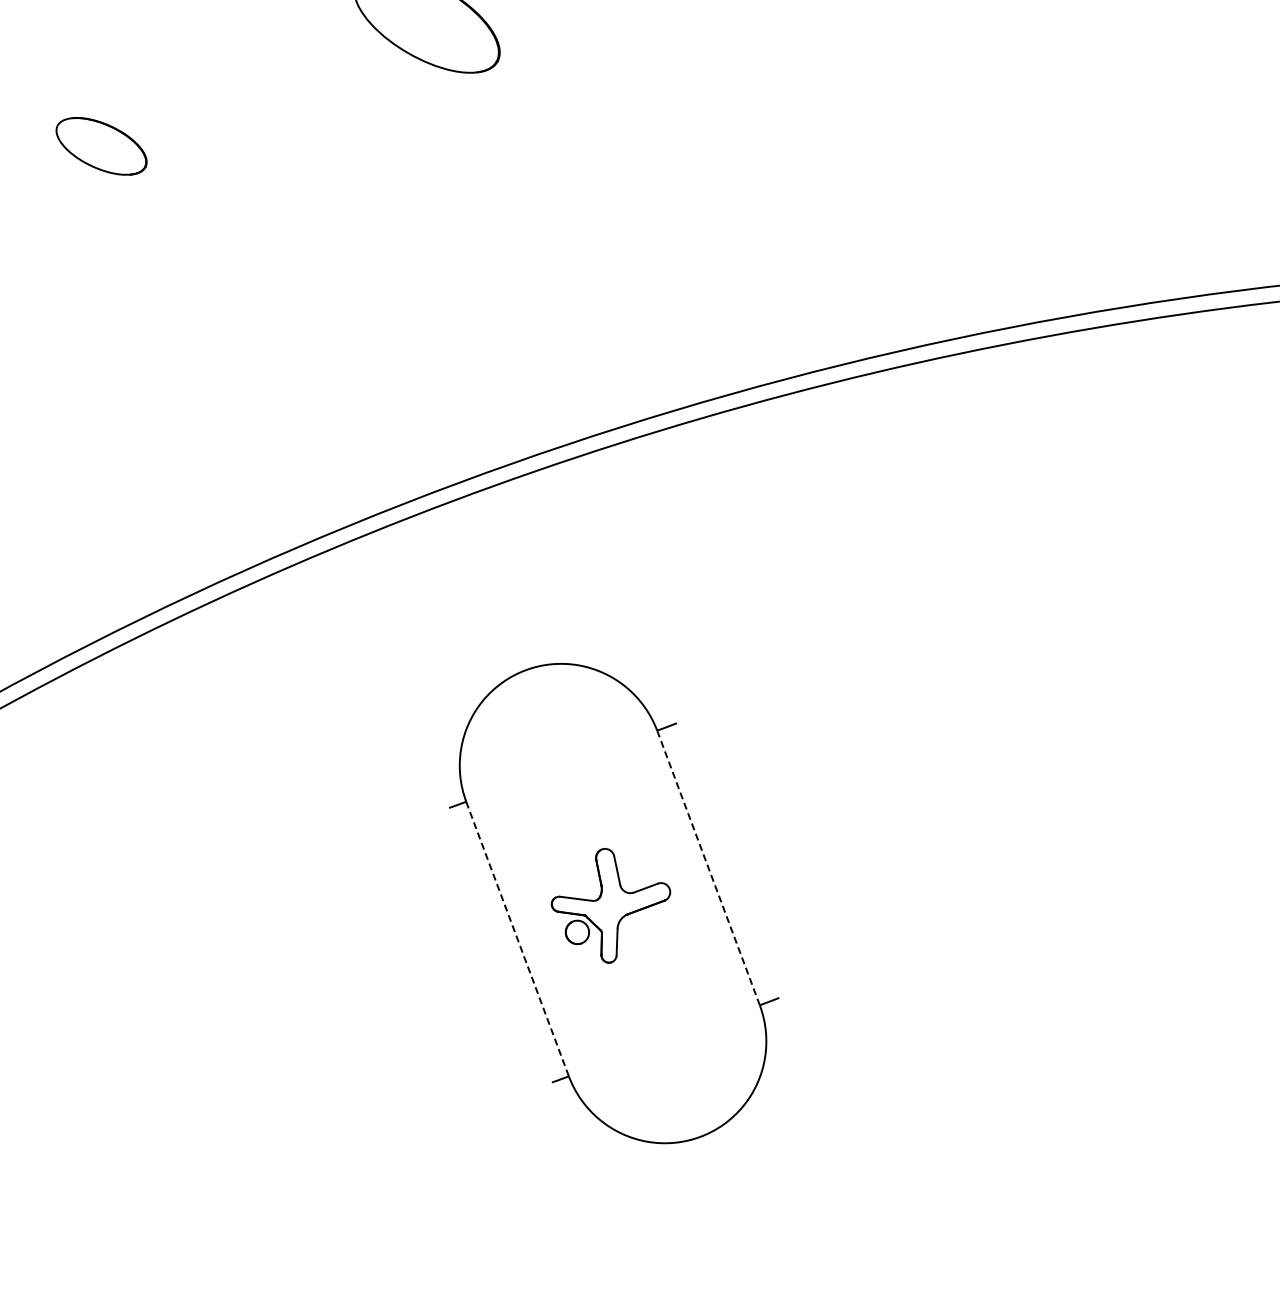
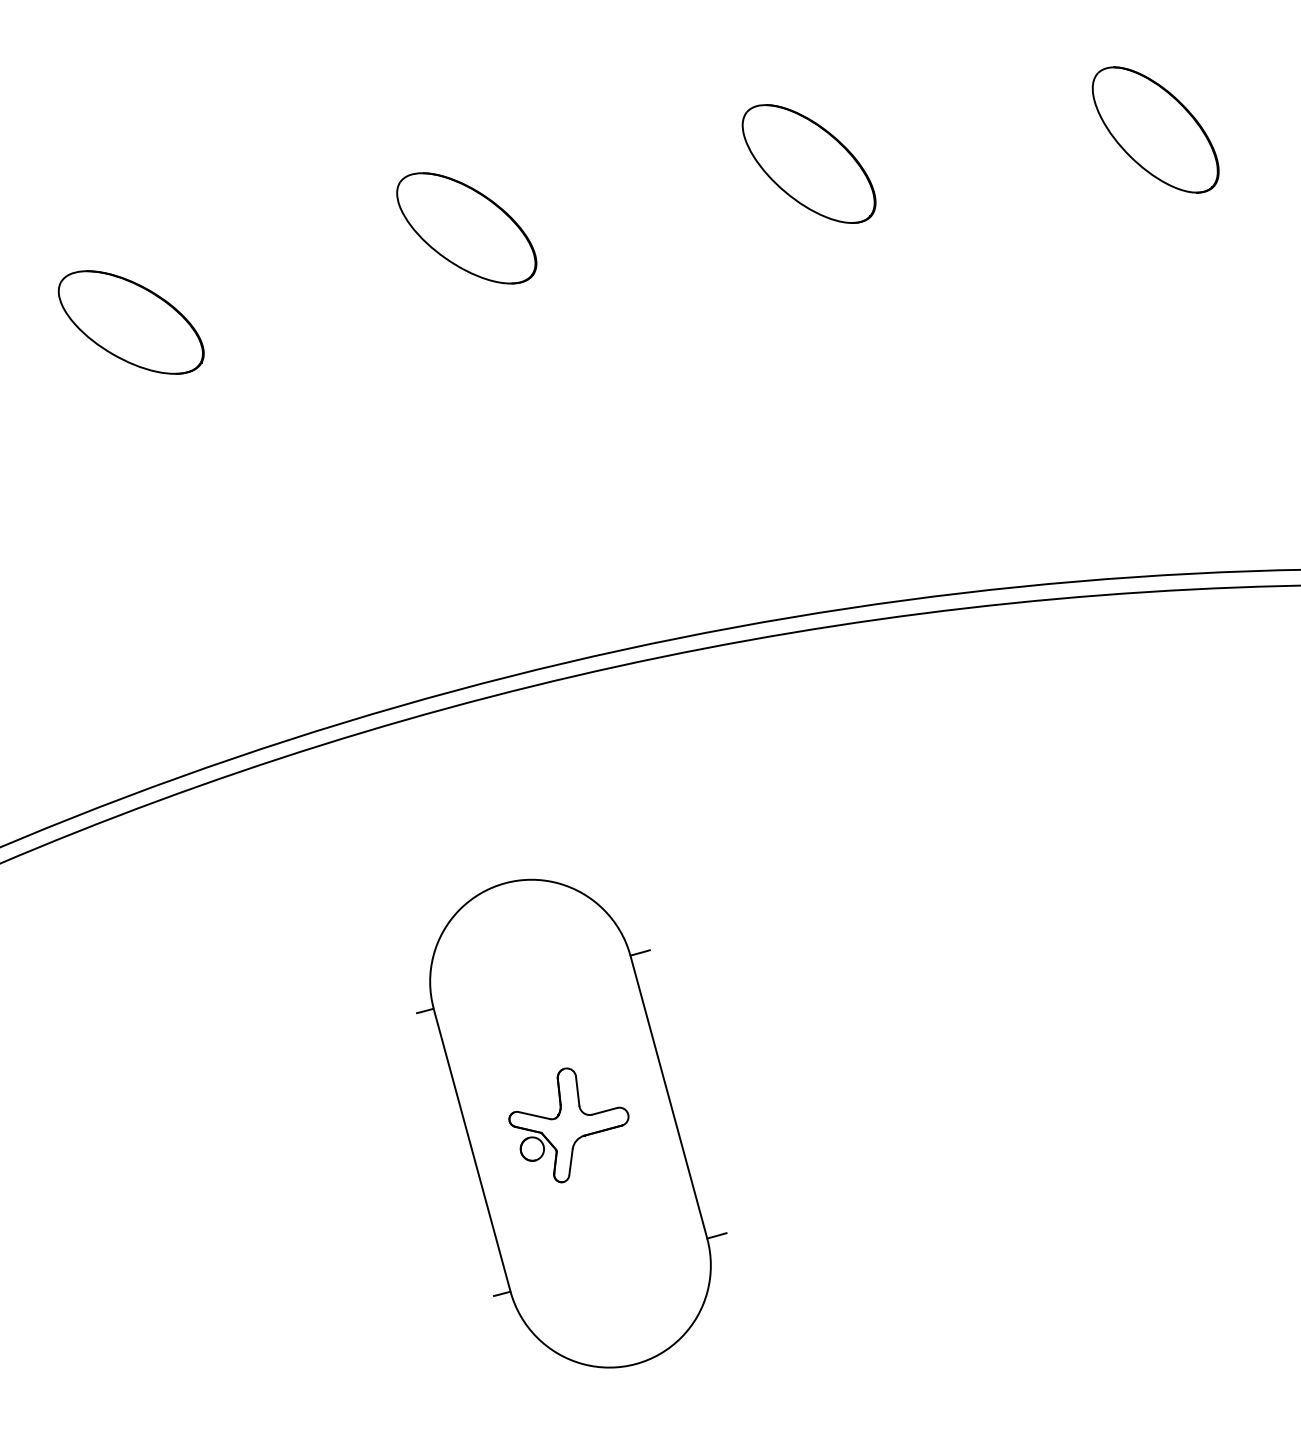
part: (100, 146) -> (130, 322), size x1.67
line: (708, 868) -> (668, 1097), dashed -> solid
line: (517, 939) -> (472, 1150), dashed -> solid

